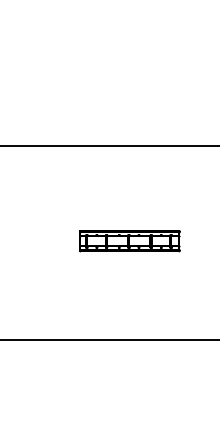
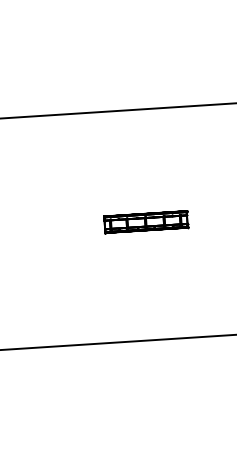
part: (129, 241) -> (146, 222), size x0.7

